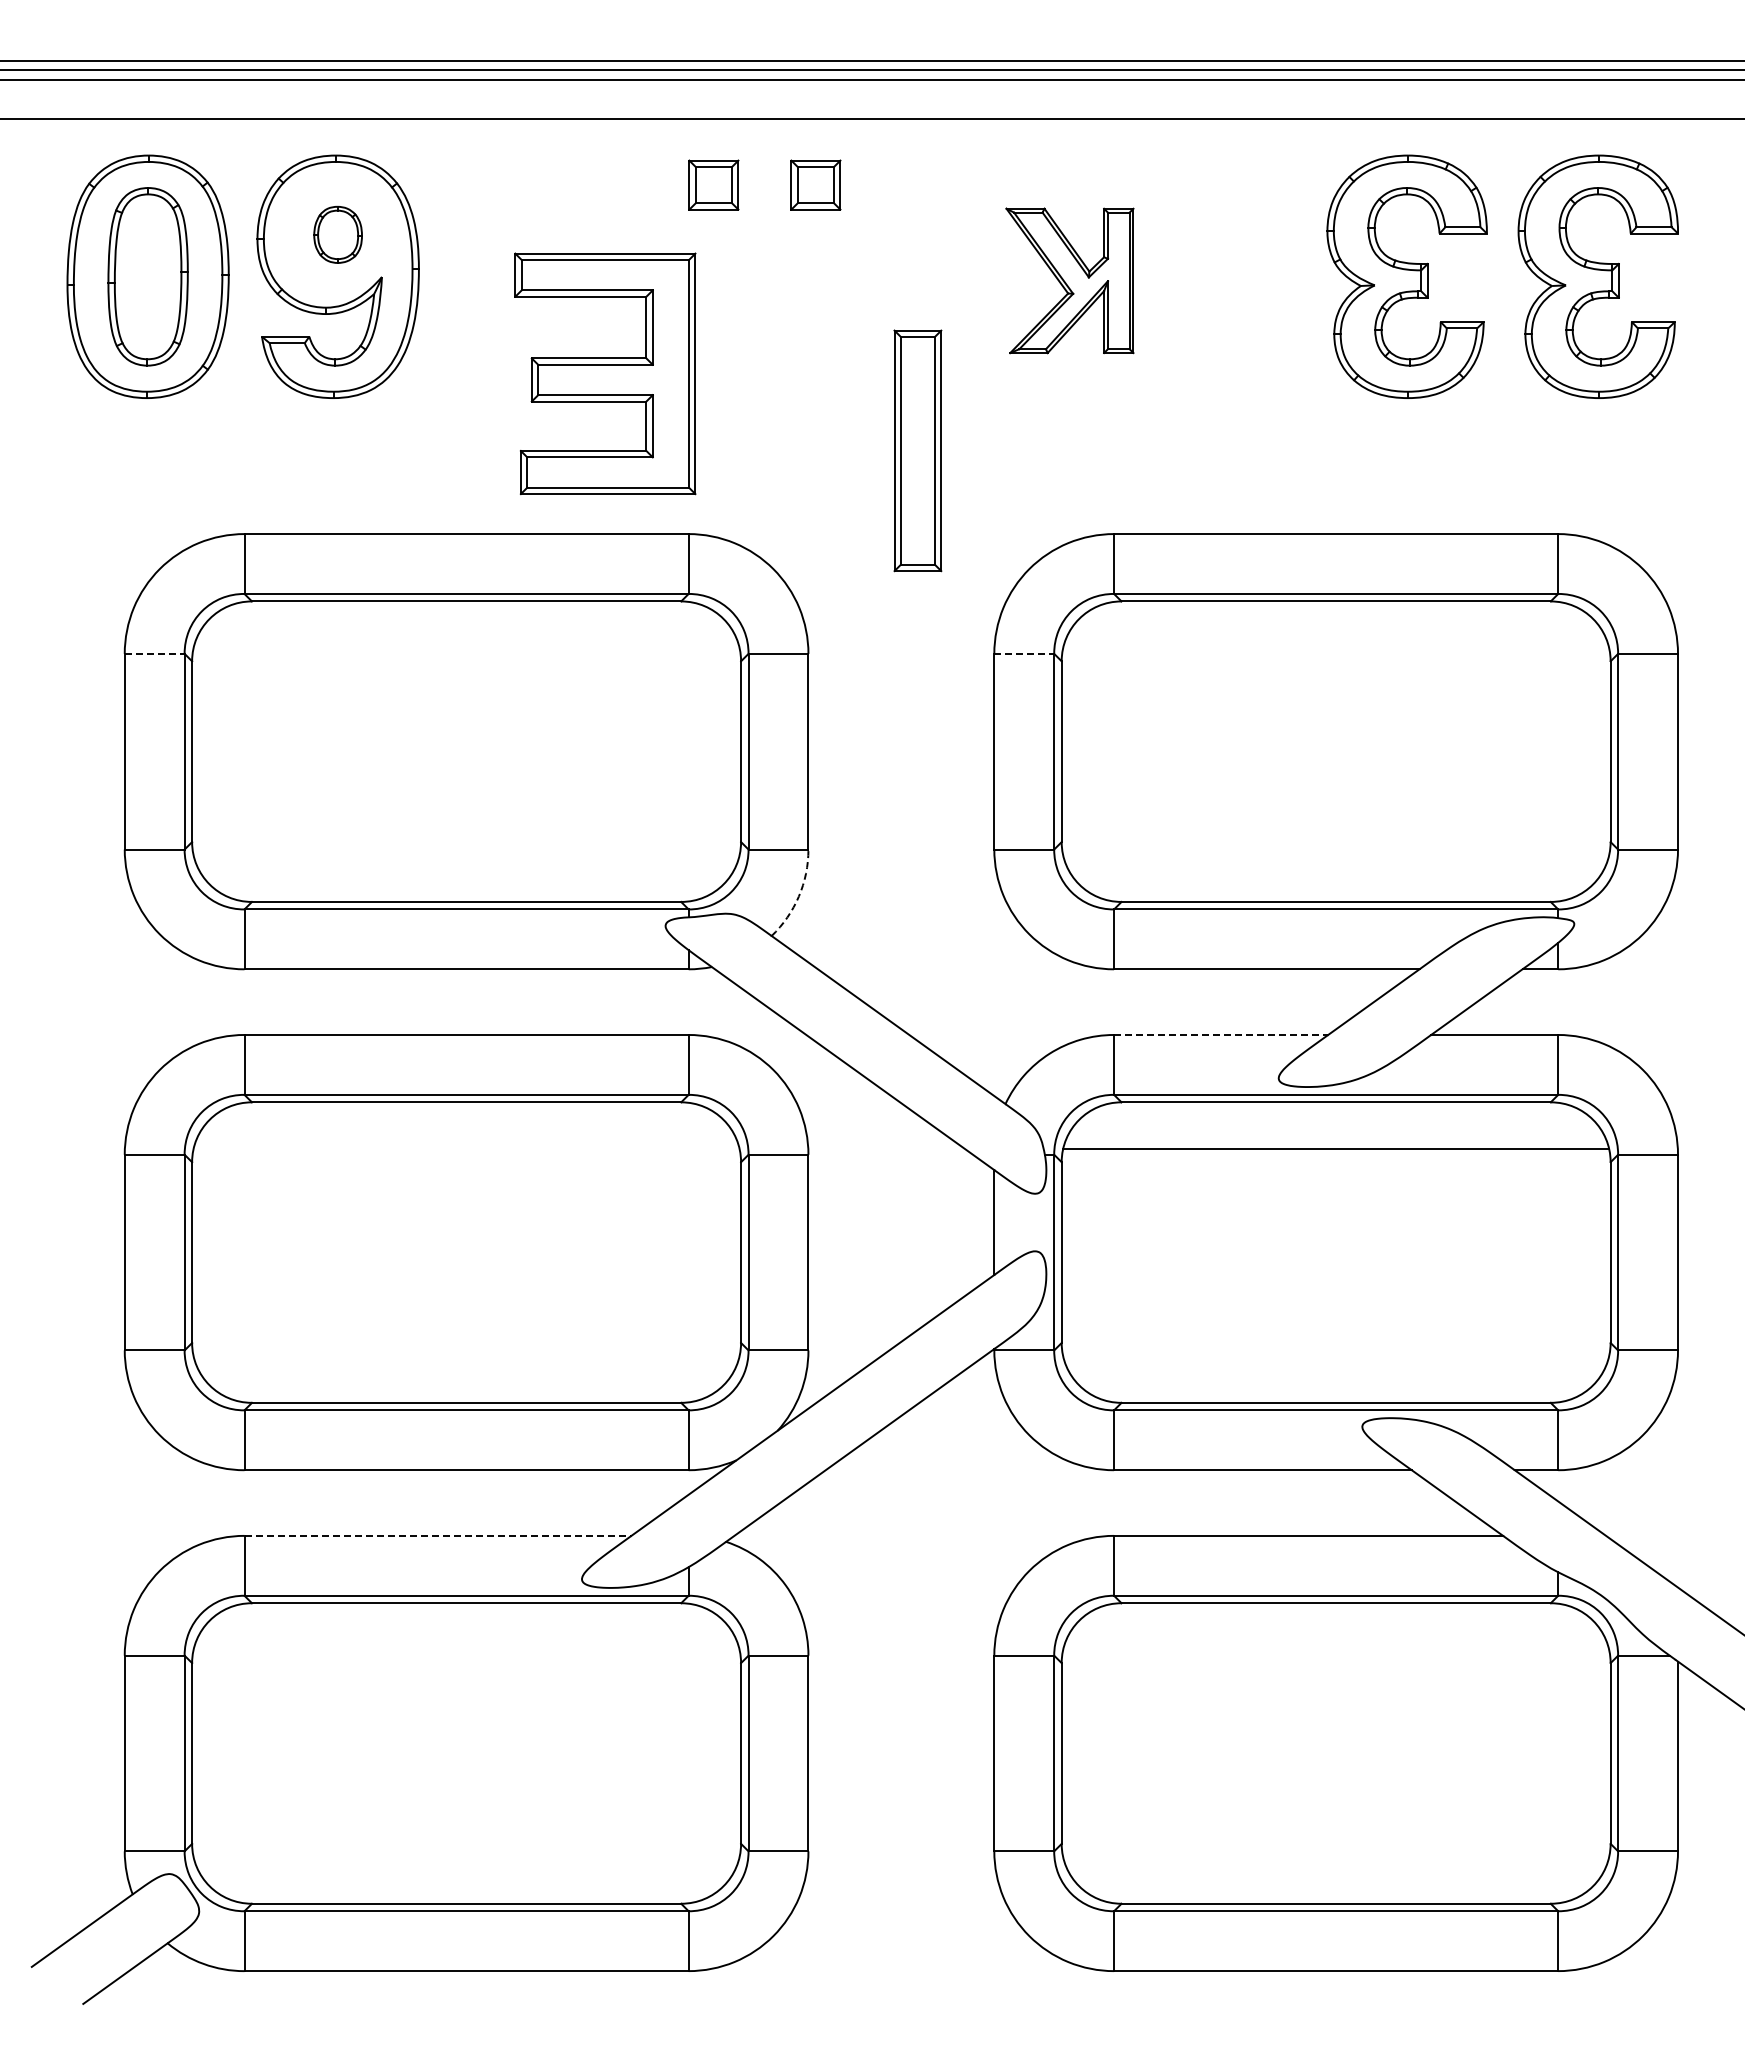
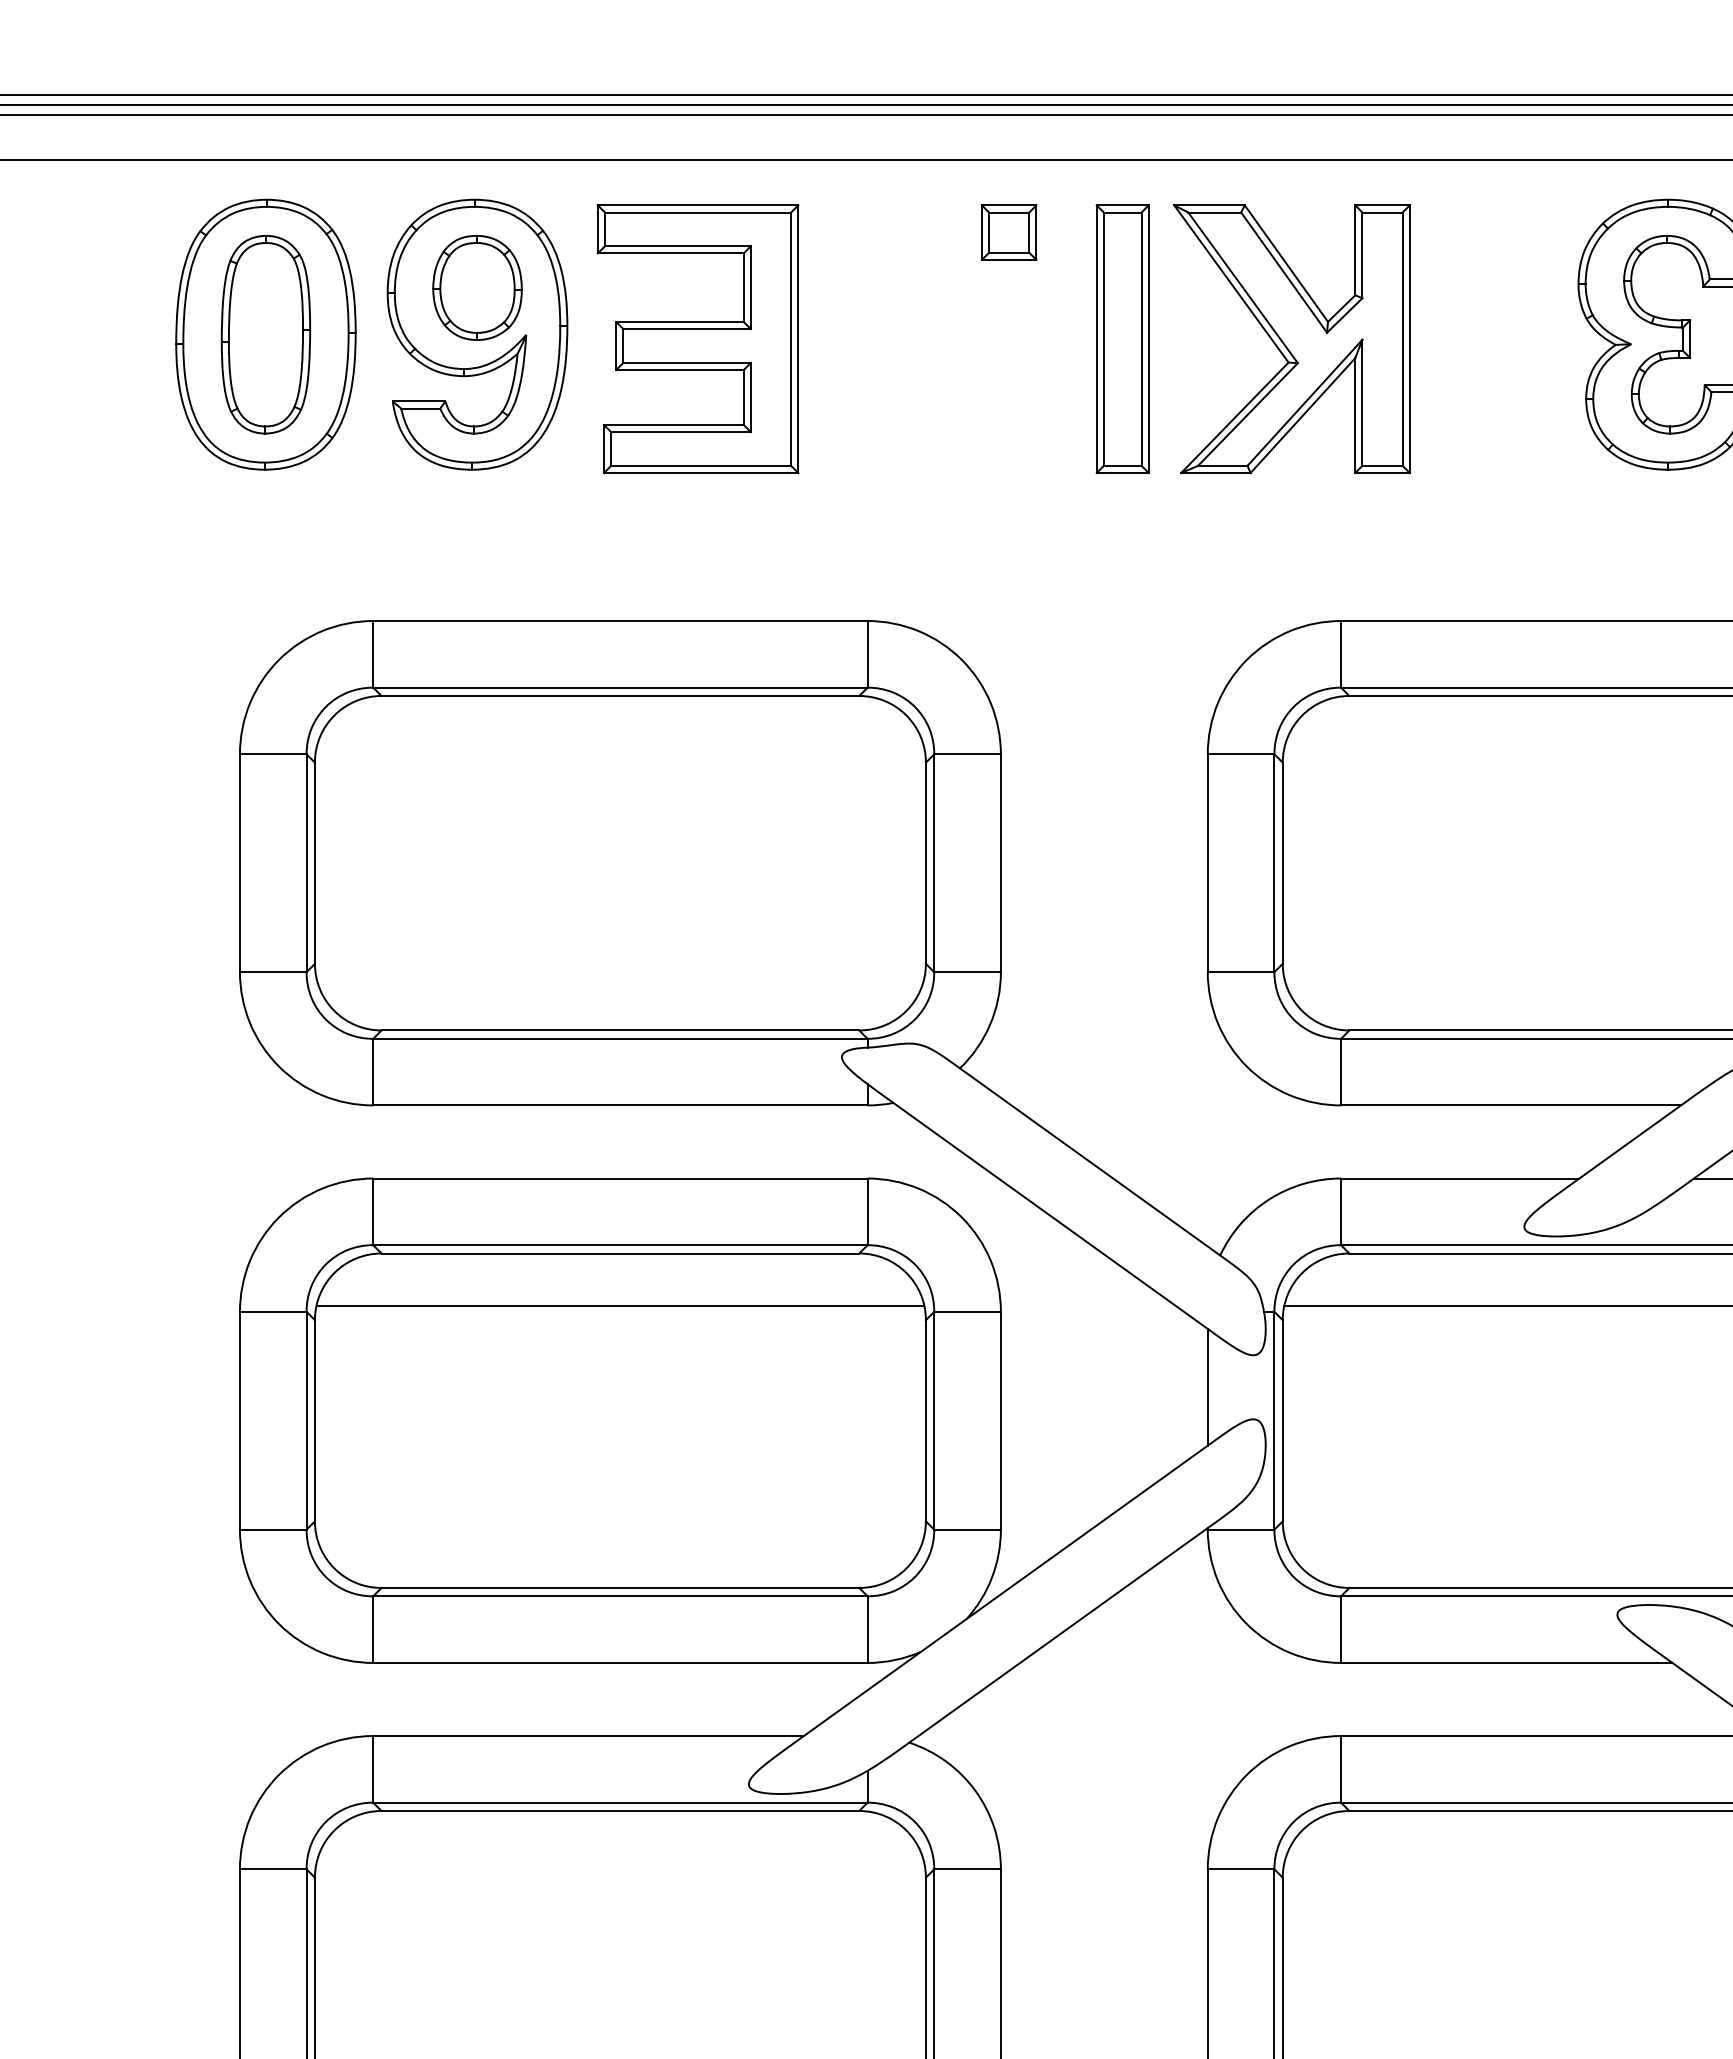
part: (713, 184) -> (895, 231), removed
part: (337, 234) -> (476, 287), size x1.67
part: (1069, 280) -> (1291, 338), size x1.67
part: (605, 373) -> (698, 338), moved
part: (917, 450) -> (1122, 338), moved
line: (154, 653) -> (273, 753), dashed -> solid
line: (1024, 653) -> (1241, 753), dashed -> solid
arc: (798, 896) -> (989, 1024), dashed -> solid
line: (1221, 1034) -> (1460, 1177), dashed -> solid
line: (466, 1149) -> (620, 1305), added
line: (438, 1535) -> (589, 1735), dashed -> solid

